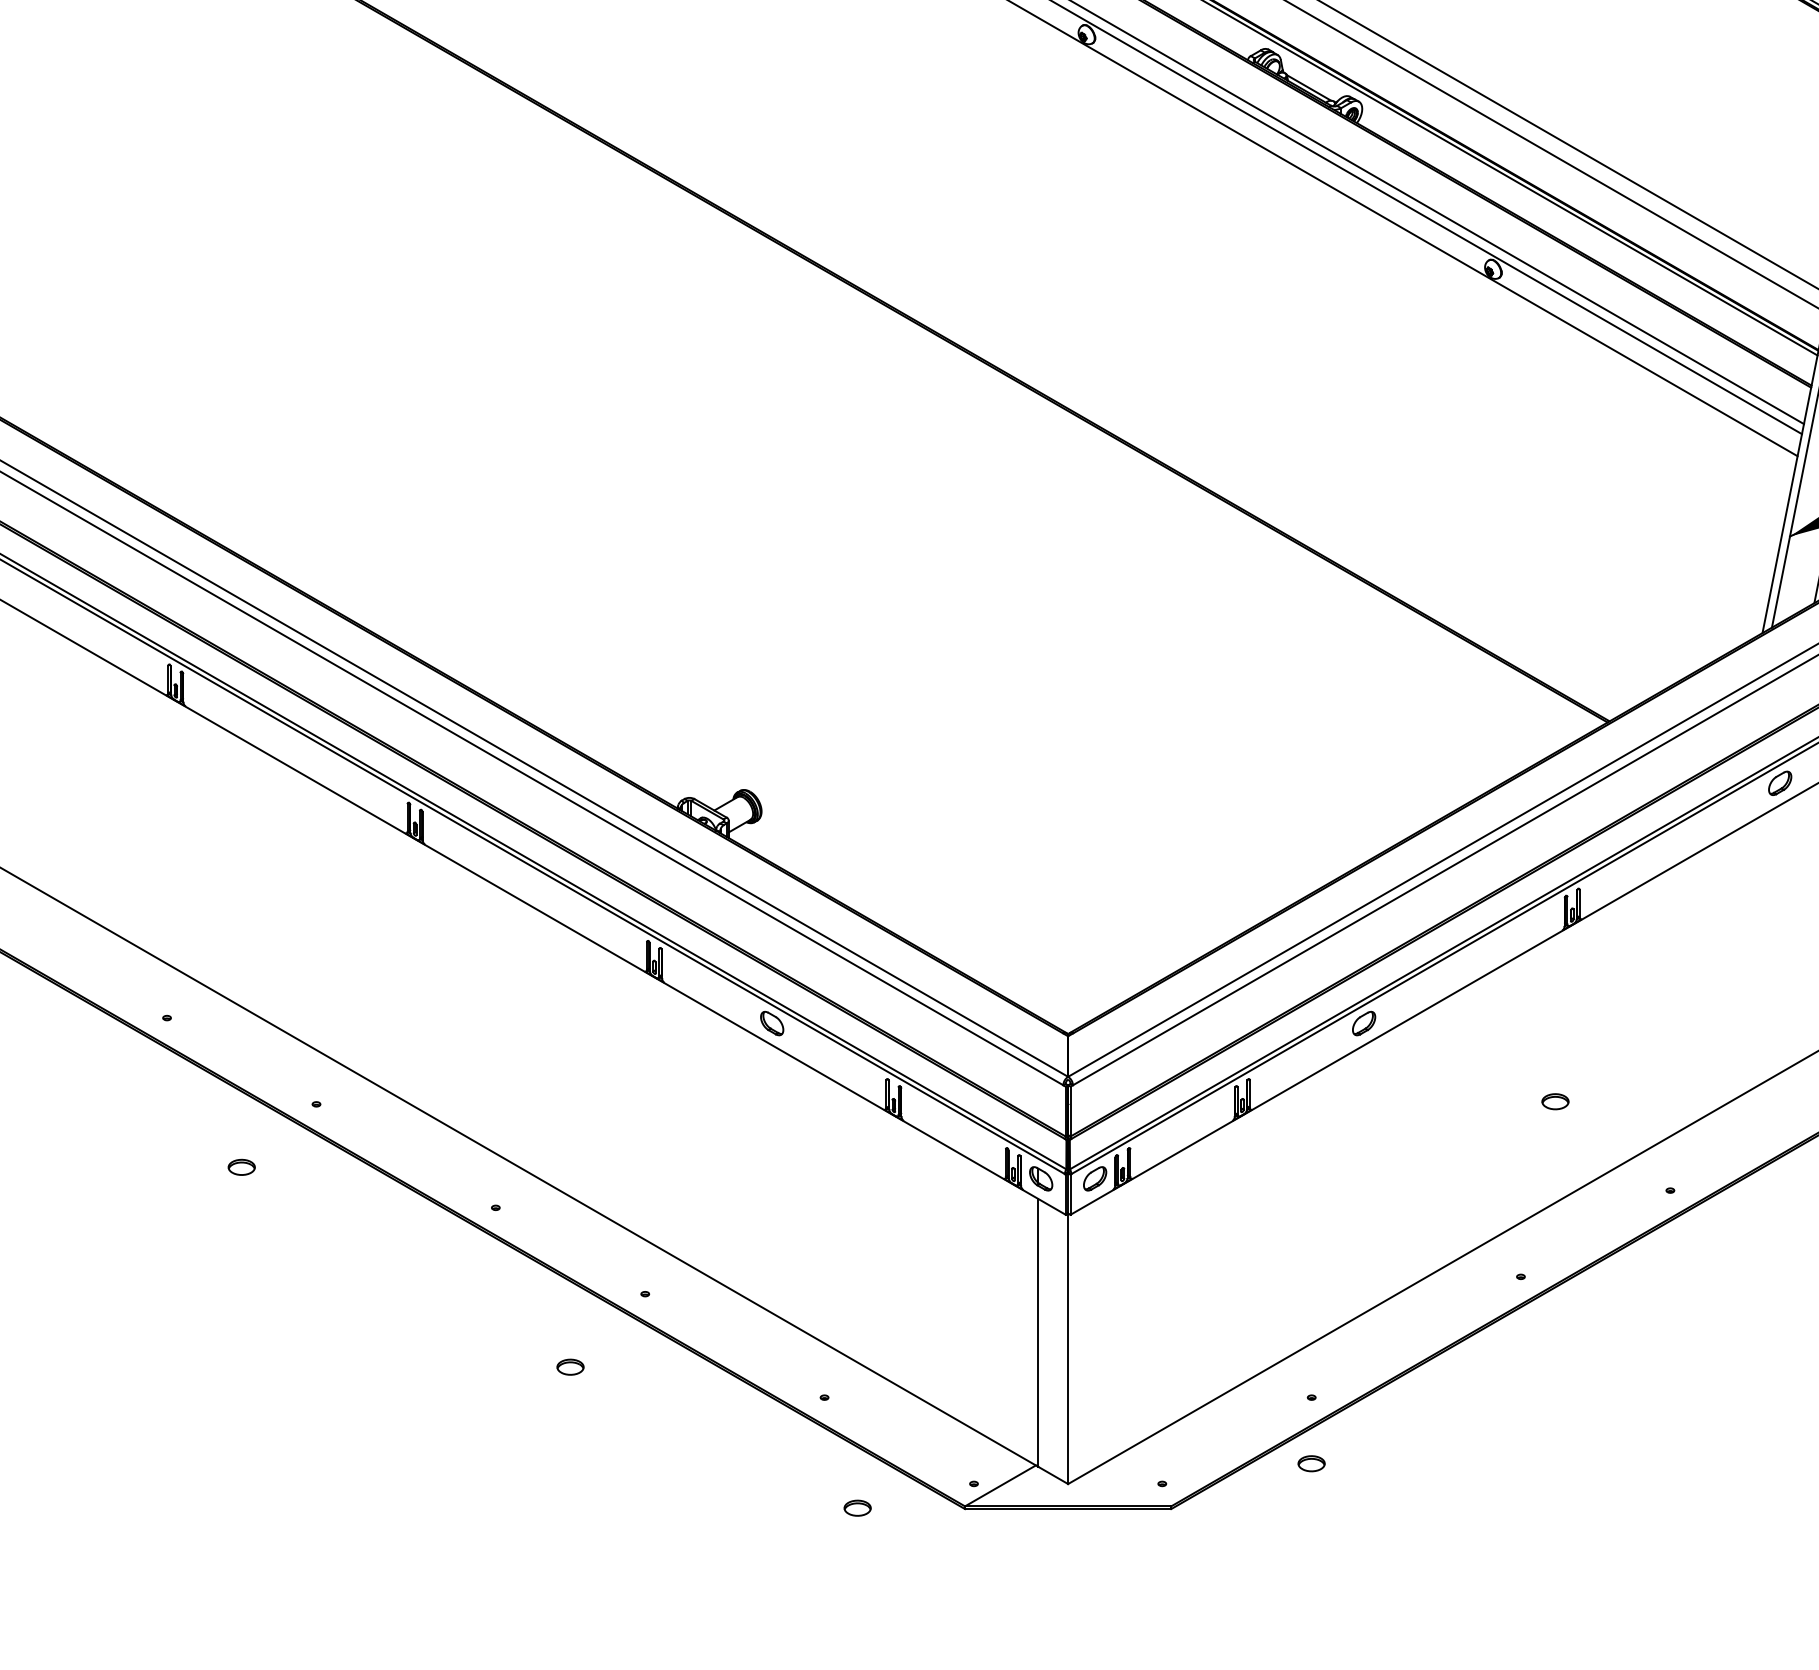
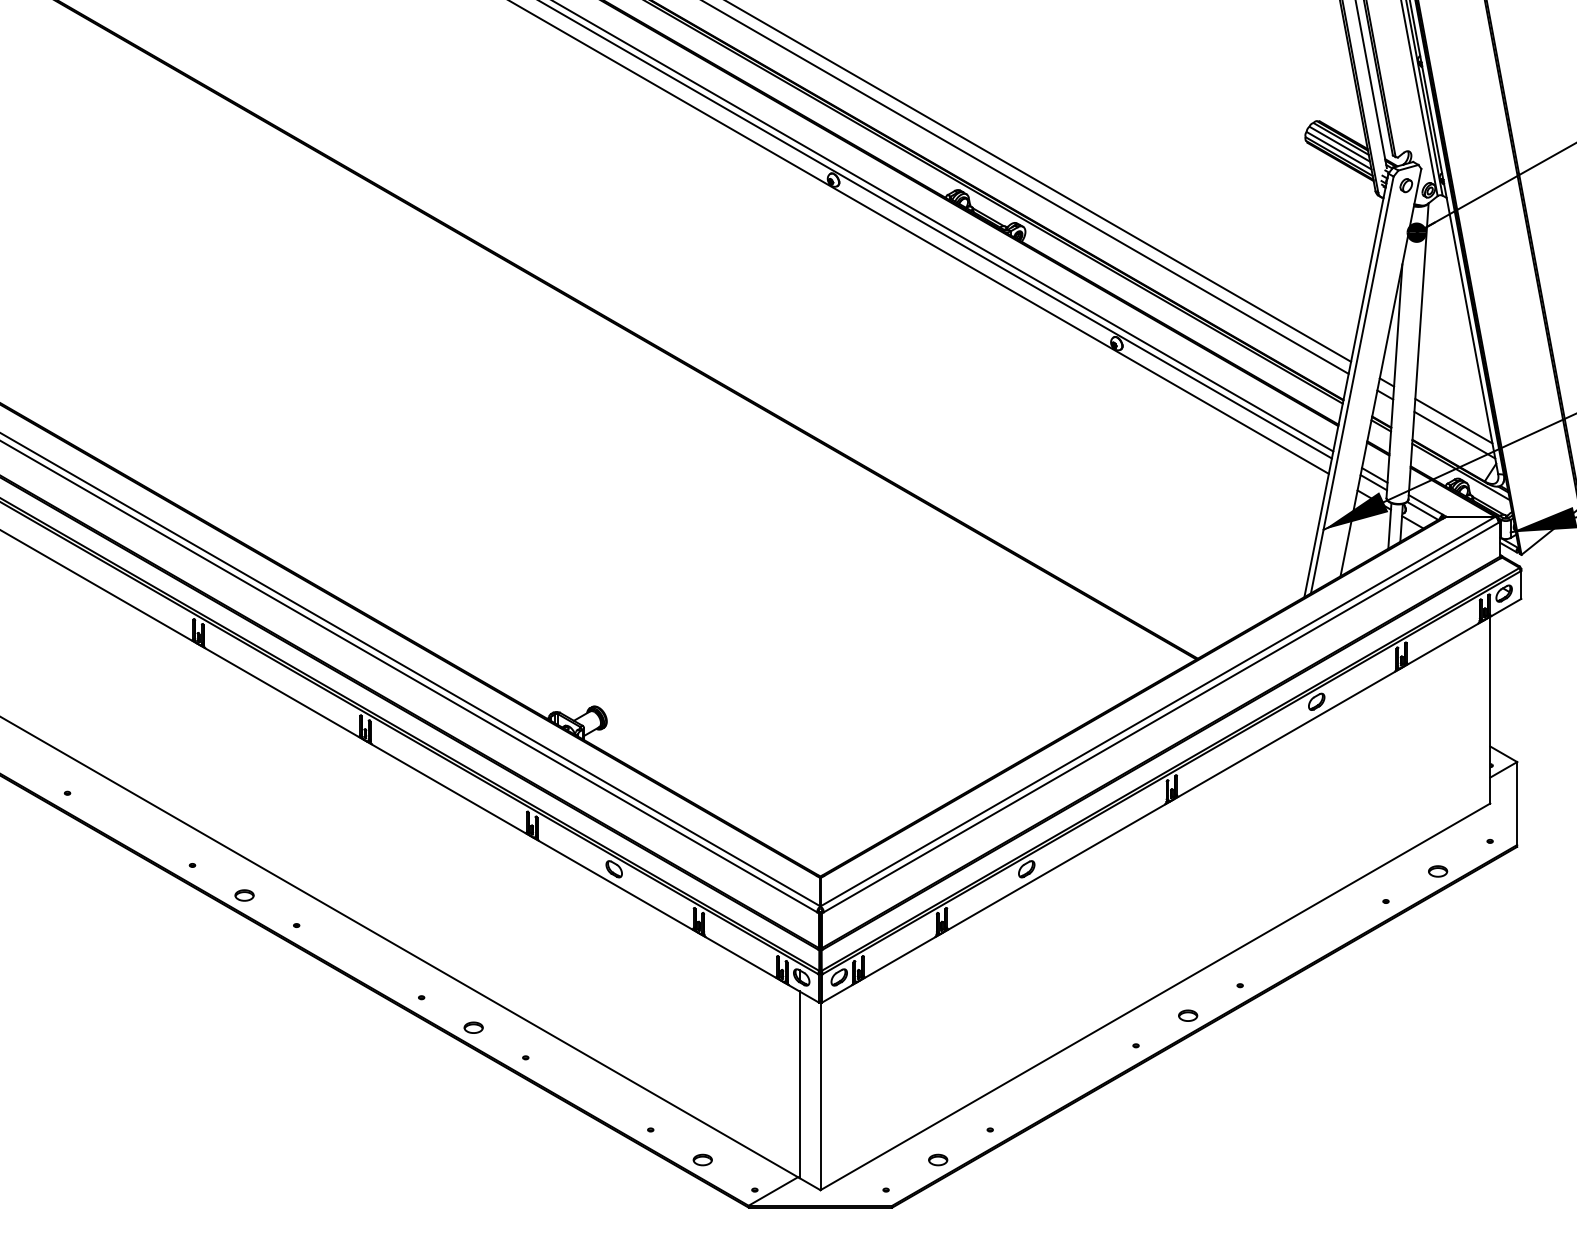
part: (1556, 1101) -> (1188, 1015), moved
part: (241, 1167) -> (244, 895), moved
part: (570, 1366) -> (473, 1027), moved
part: (1312, 1462) -> (938, 1159), moved
part: (857, 1507) -> (702, 1159), moved

